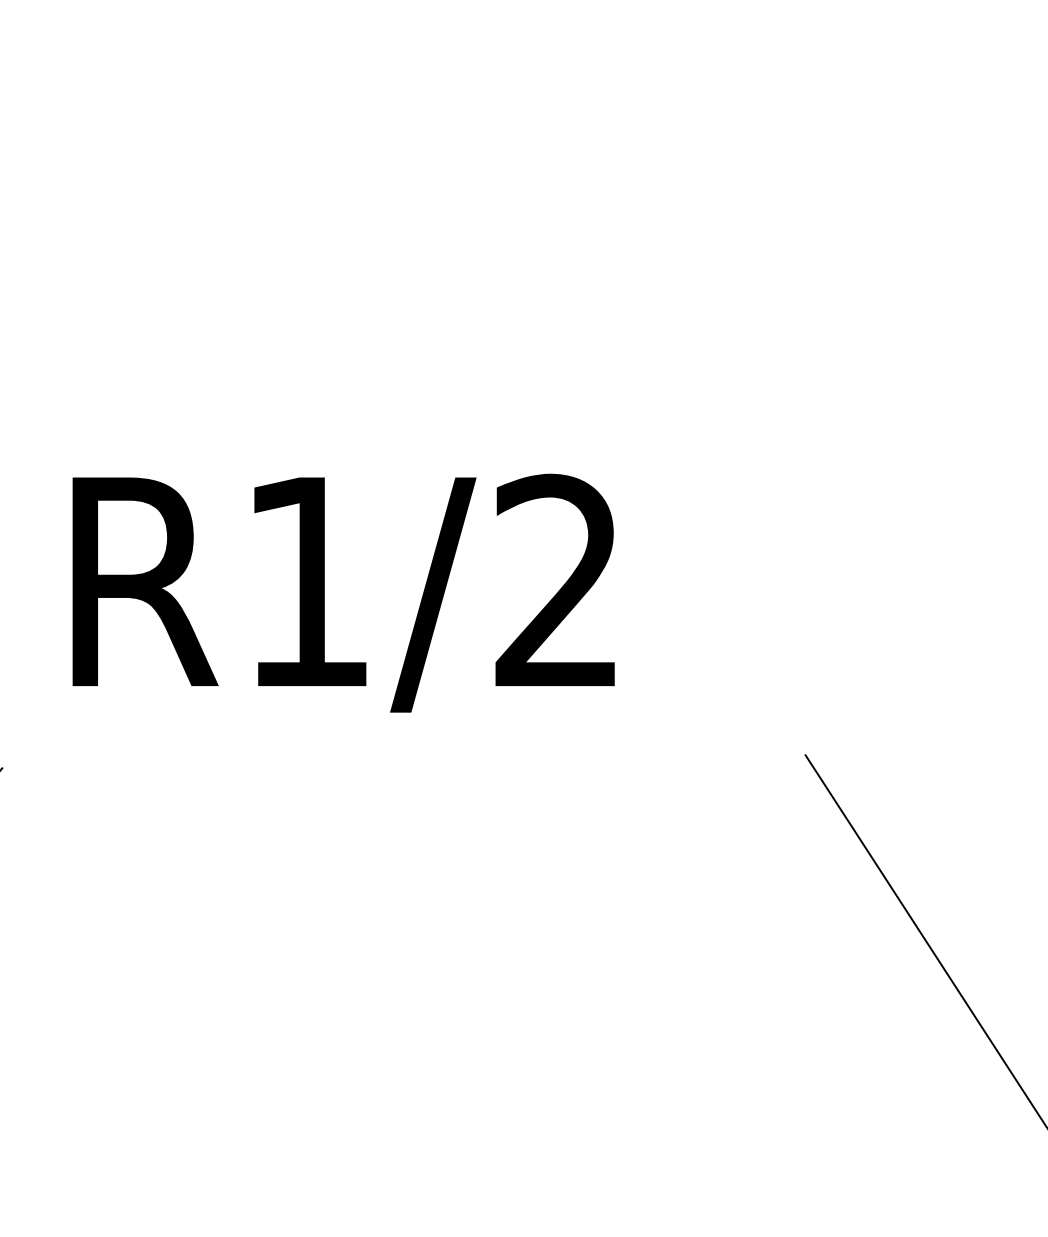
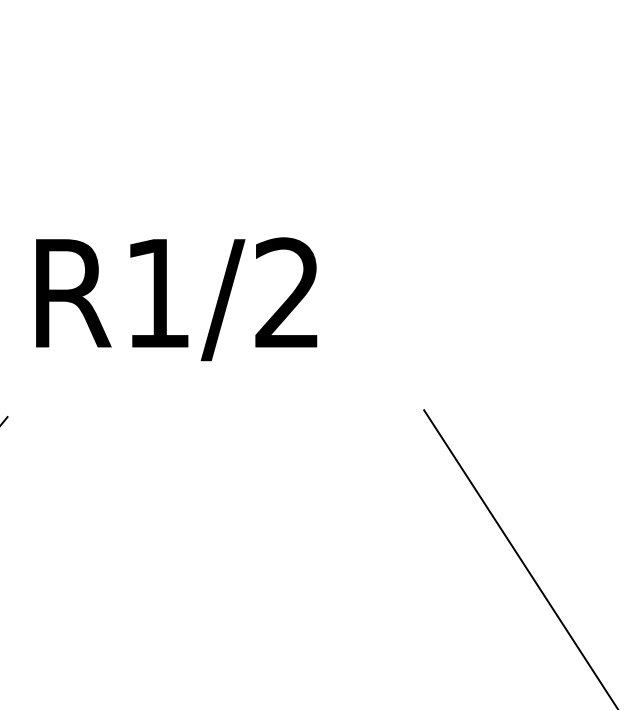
text: (343, 593) -> (176, 299), moved

